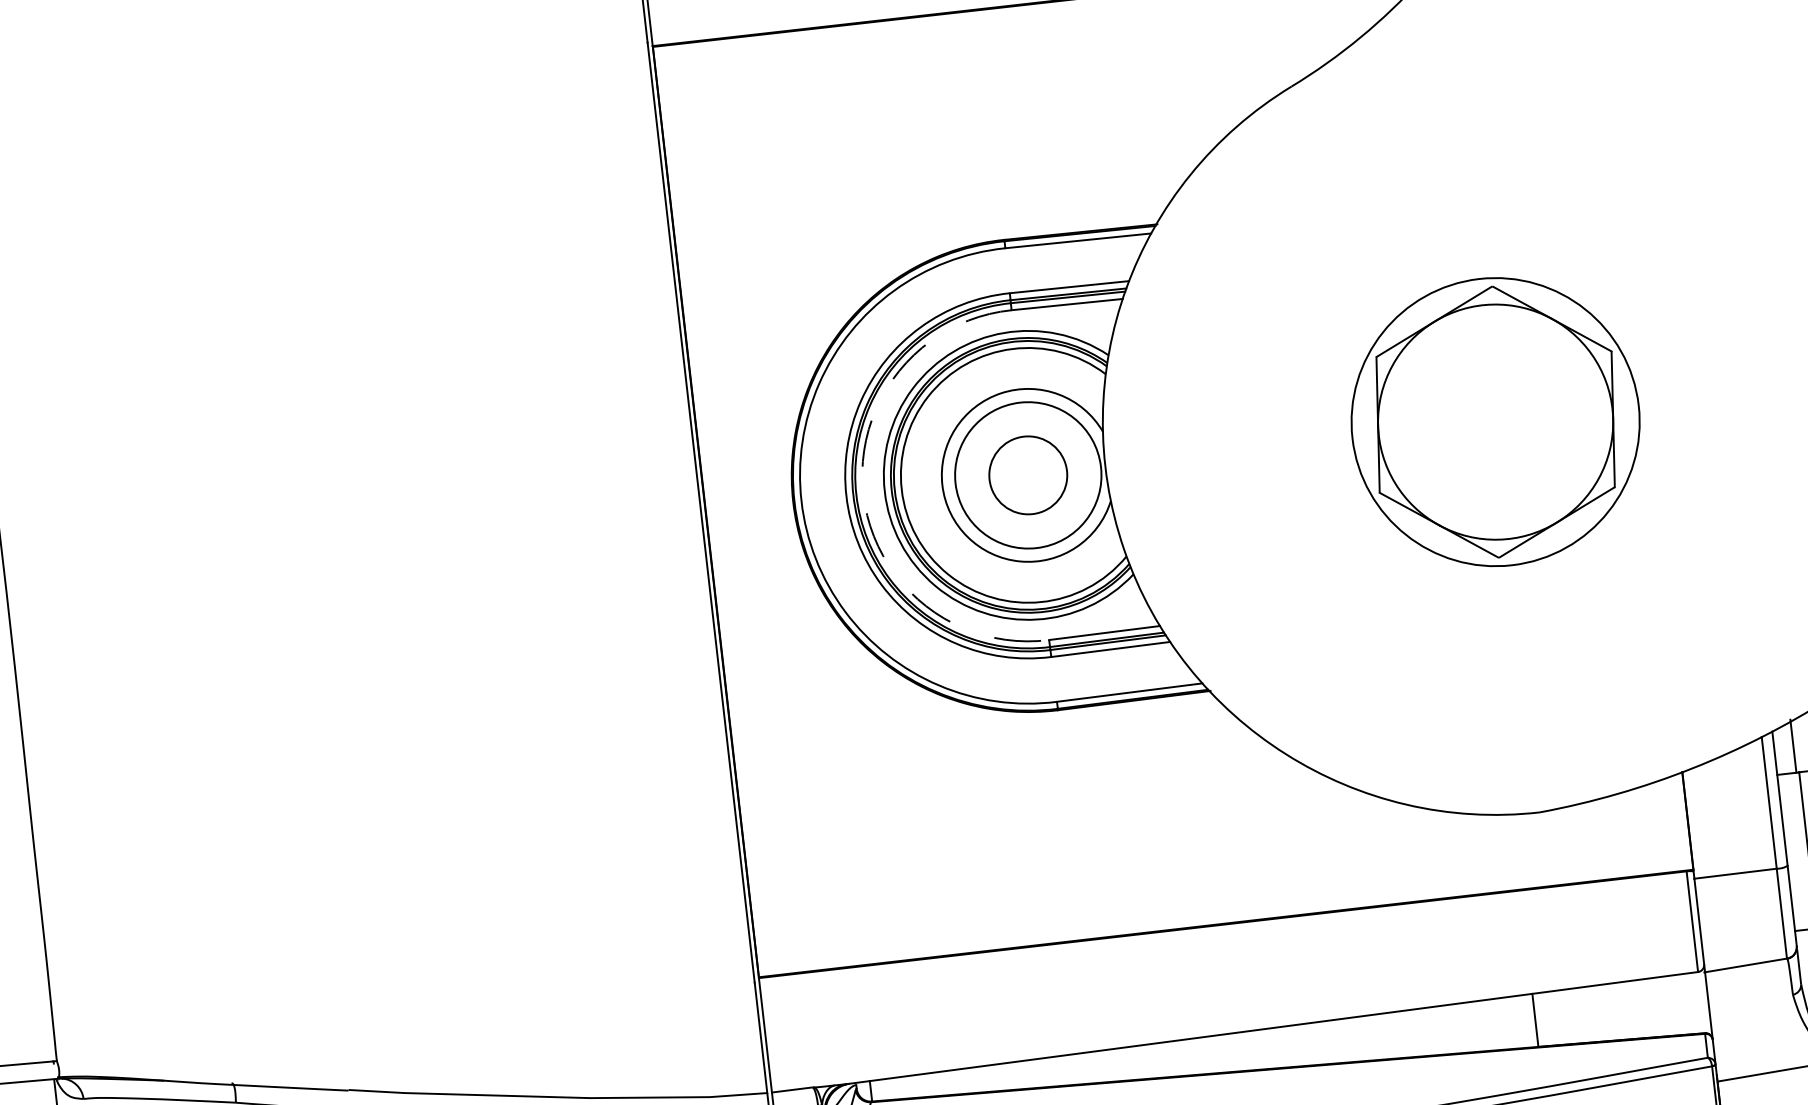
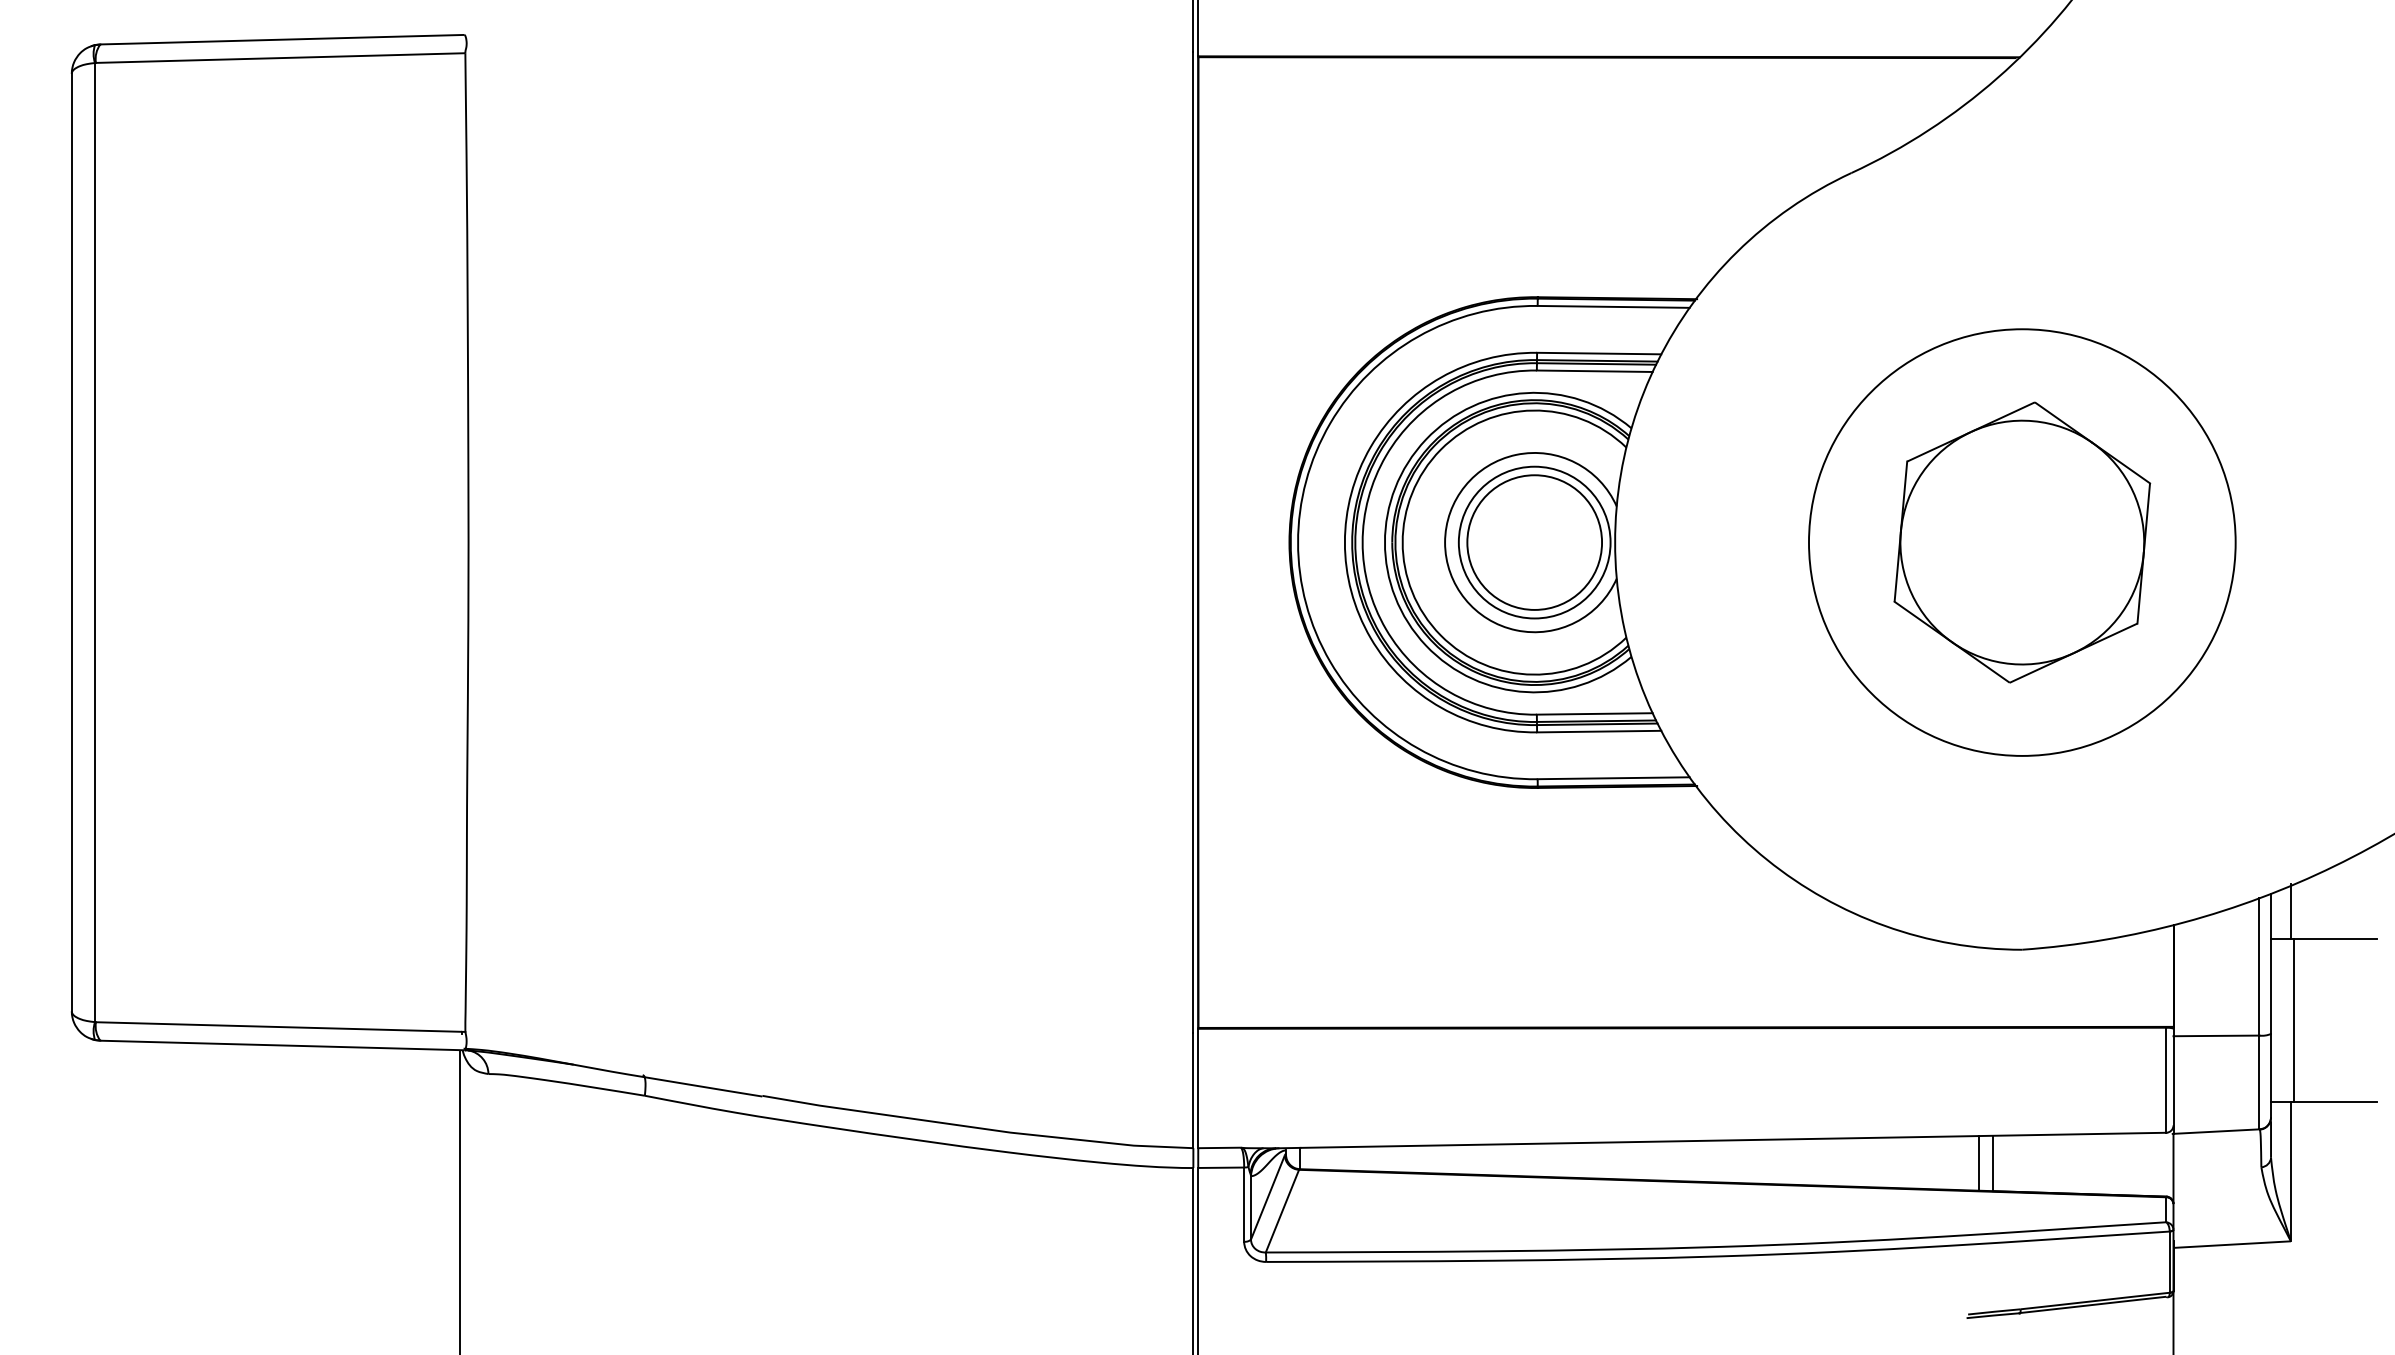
circle: (1494, 422) -> (2021, 542), size x1.43
circle: (1028, 475) -> (1534, 542), size x1.67
arc: (863, 494) -> (1362, 542), dashed -> solid
line: (1521, 1021) -> (1978, 1163), added

